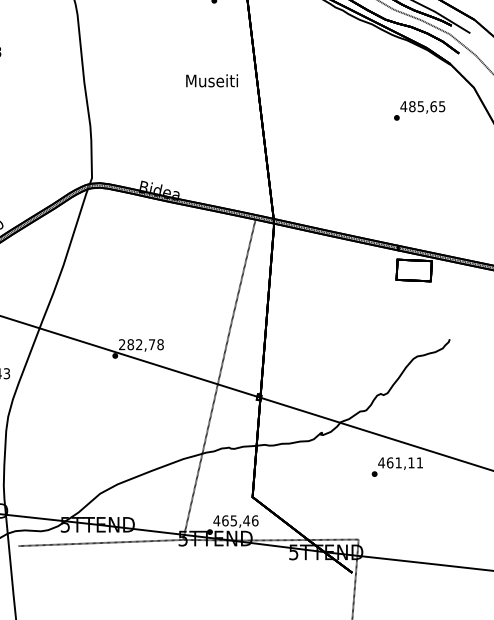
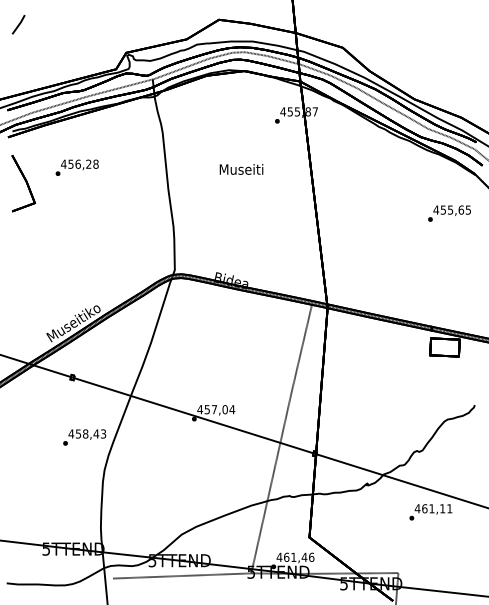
text: (212, 80) -> (241, 169), moved
text: (412, 105) -> (443, 209), 485,65 -> 455,65
text: (141, 344) -> (216, 409), 282,78 -> 457,04
text: (233, 519) -> (293, 556), 465,46 -> 461,46

